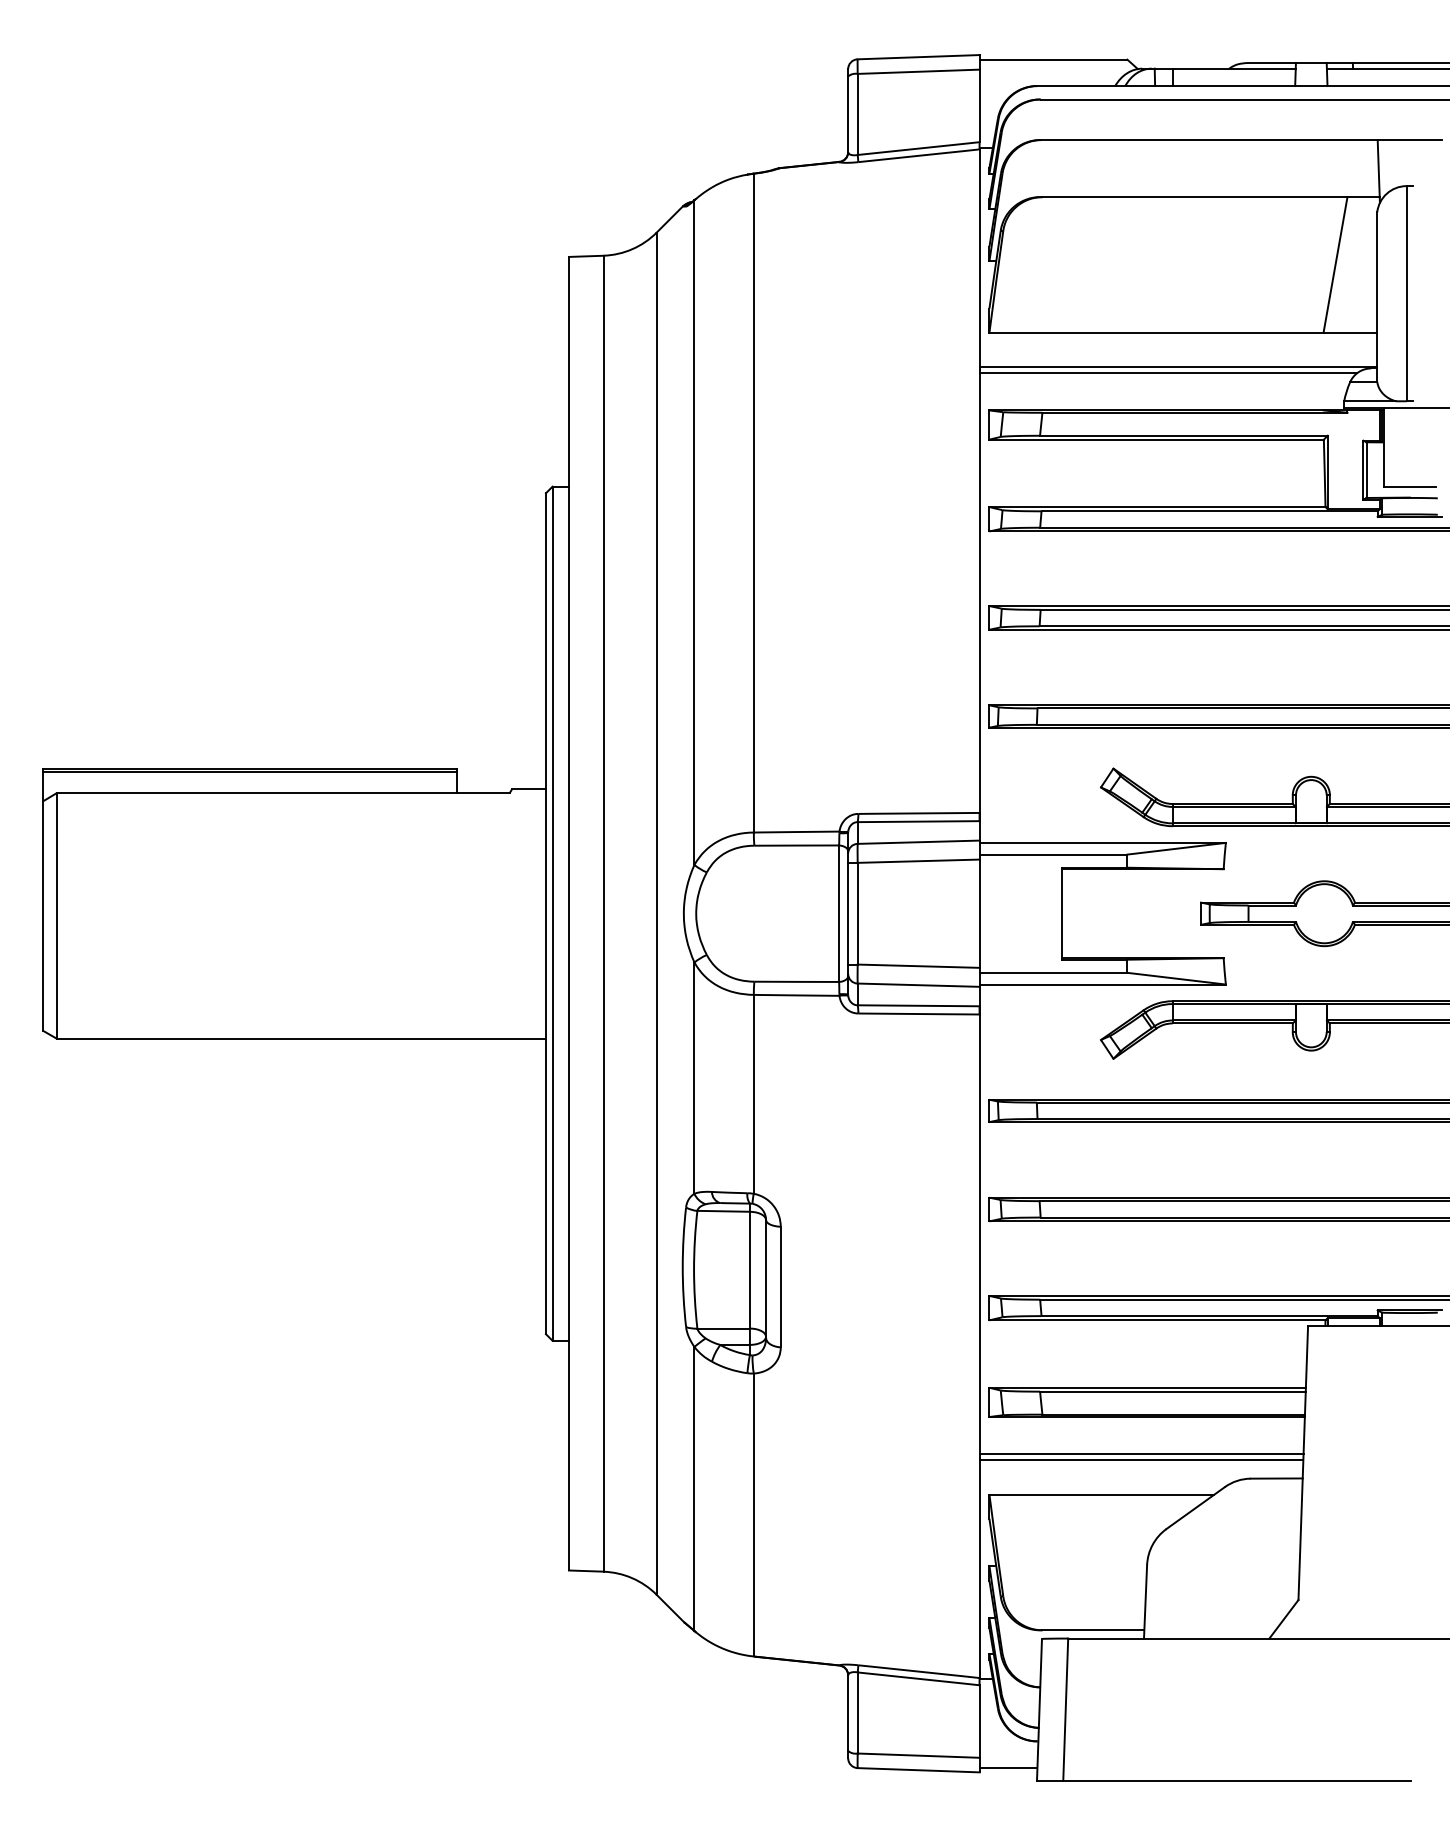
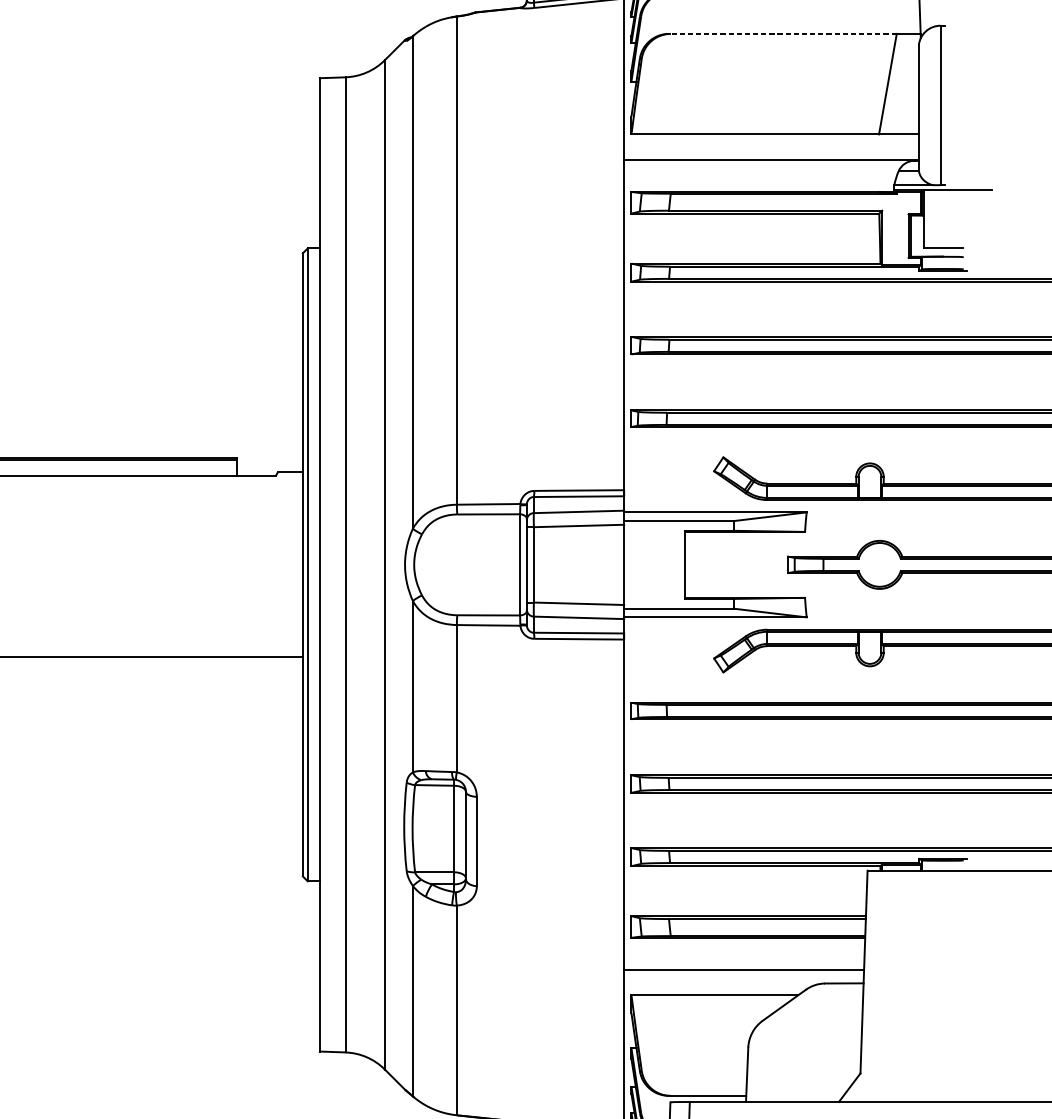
line: (1194, 197) -> (783, 34), solid -> dashed
line: (1168, 372) -> (764, 163), removed
line: (1141, 1454) -> (744, 965), removed

